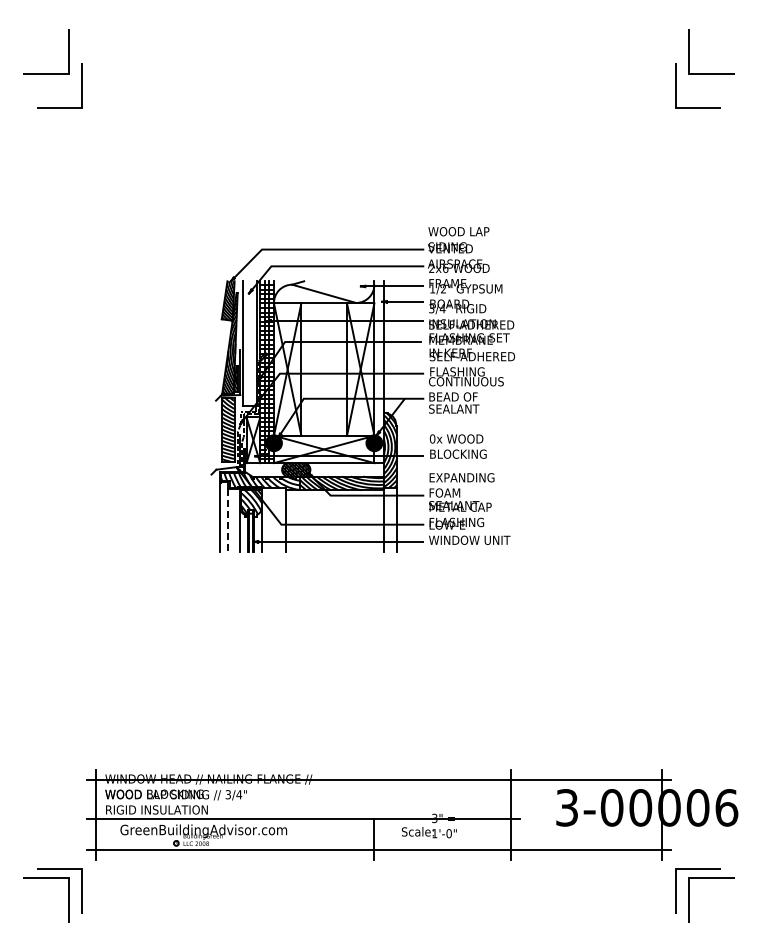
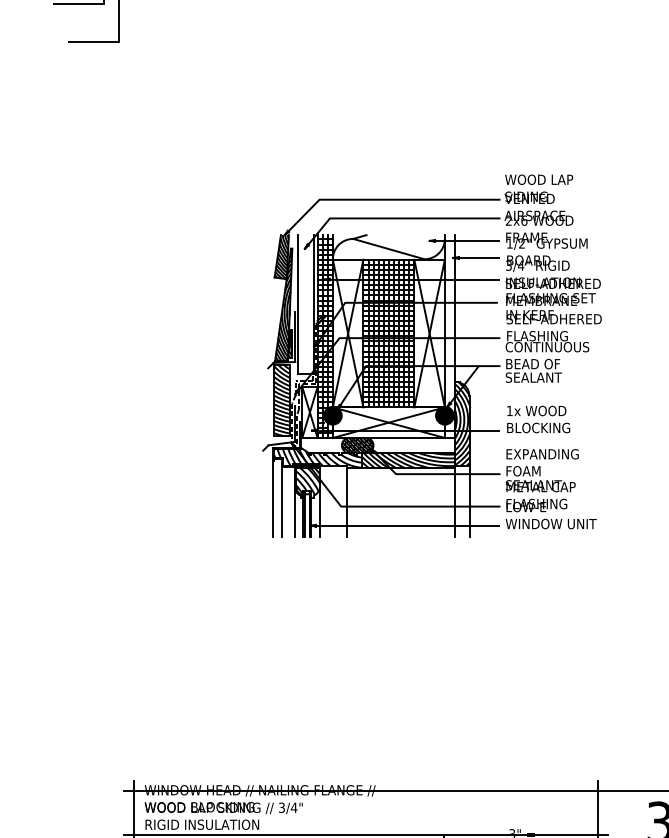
hatch: (324, 369) -> (389, 333), added
text: (432, 438) -> (509, 410), 0x -> 1x
line: (228, 521) -> (282, 503), dashed -> solid

